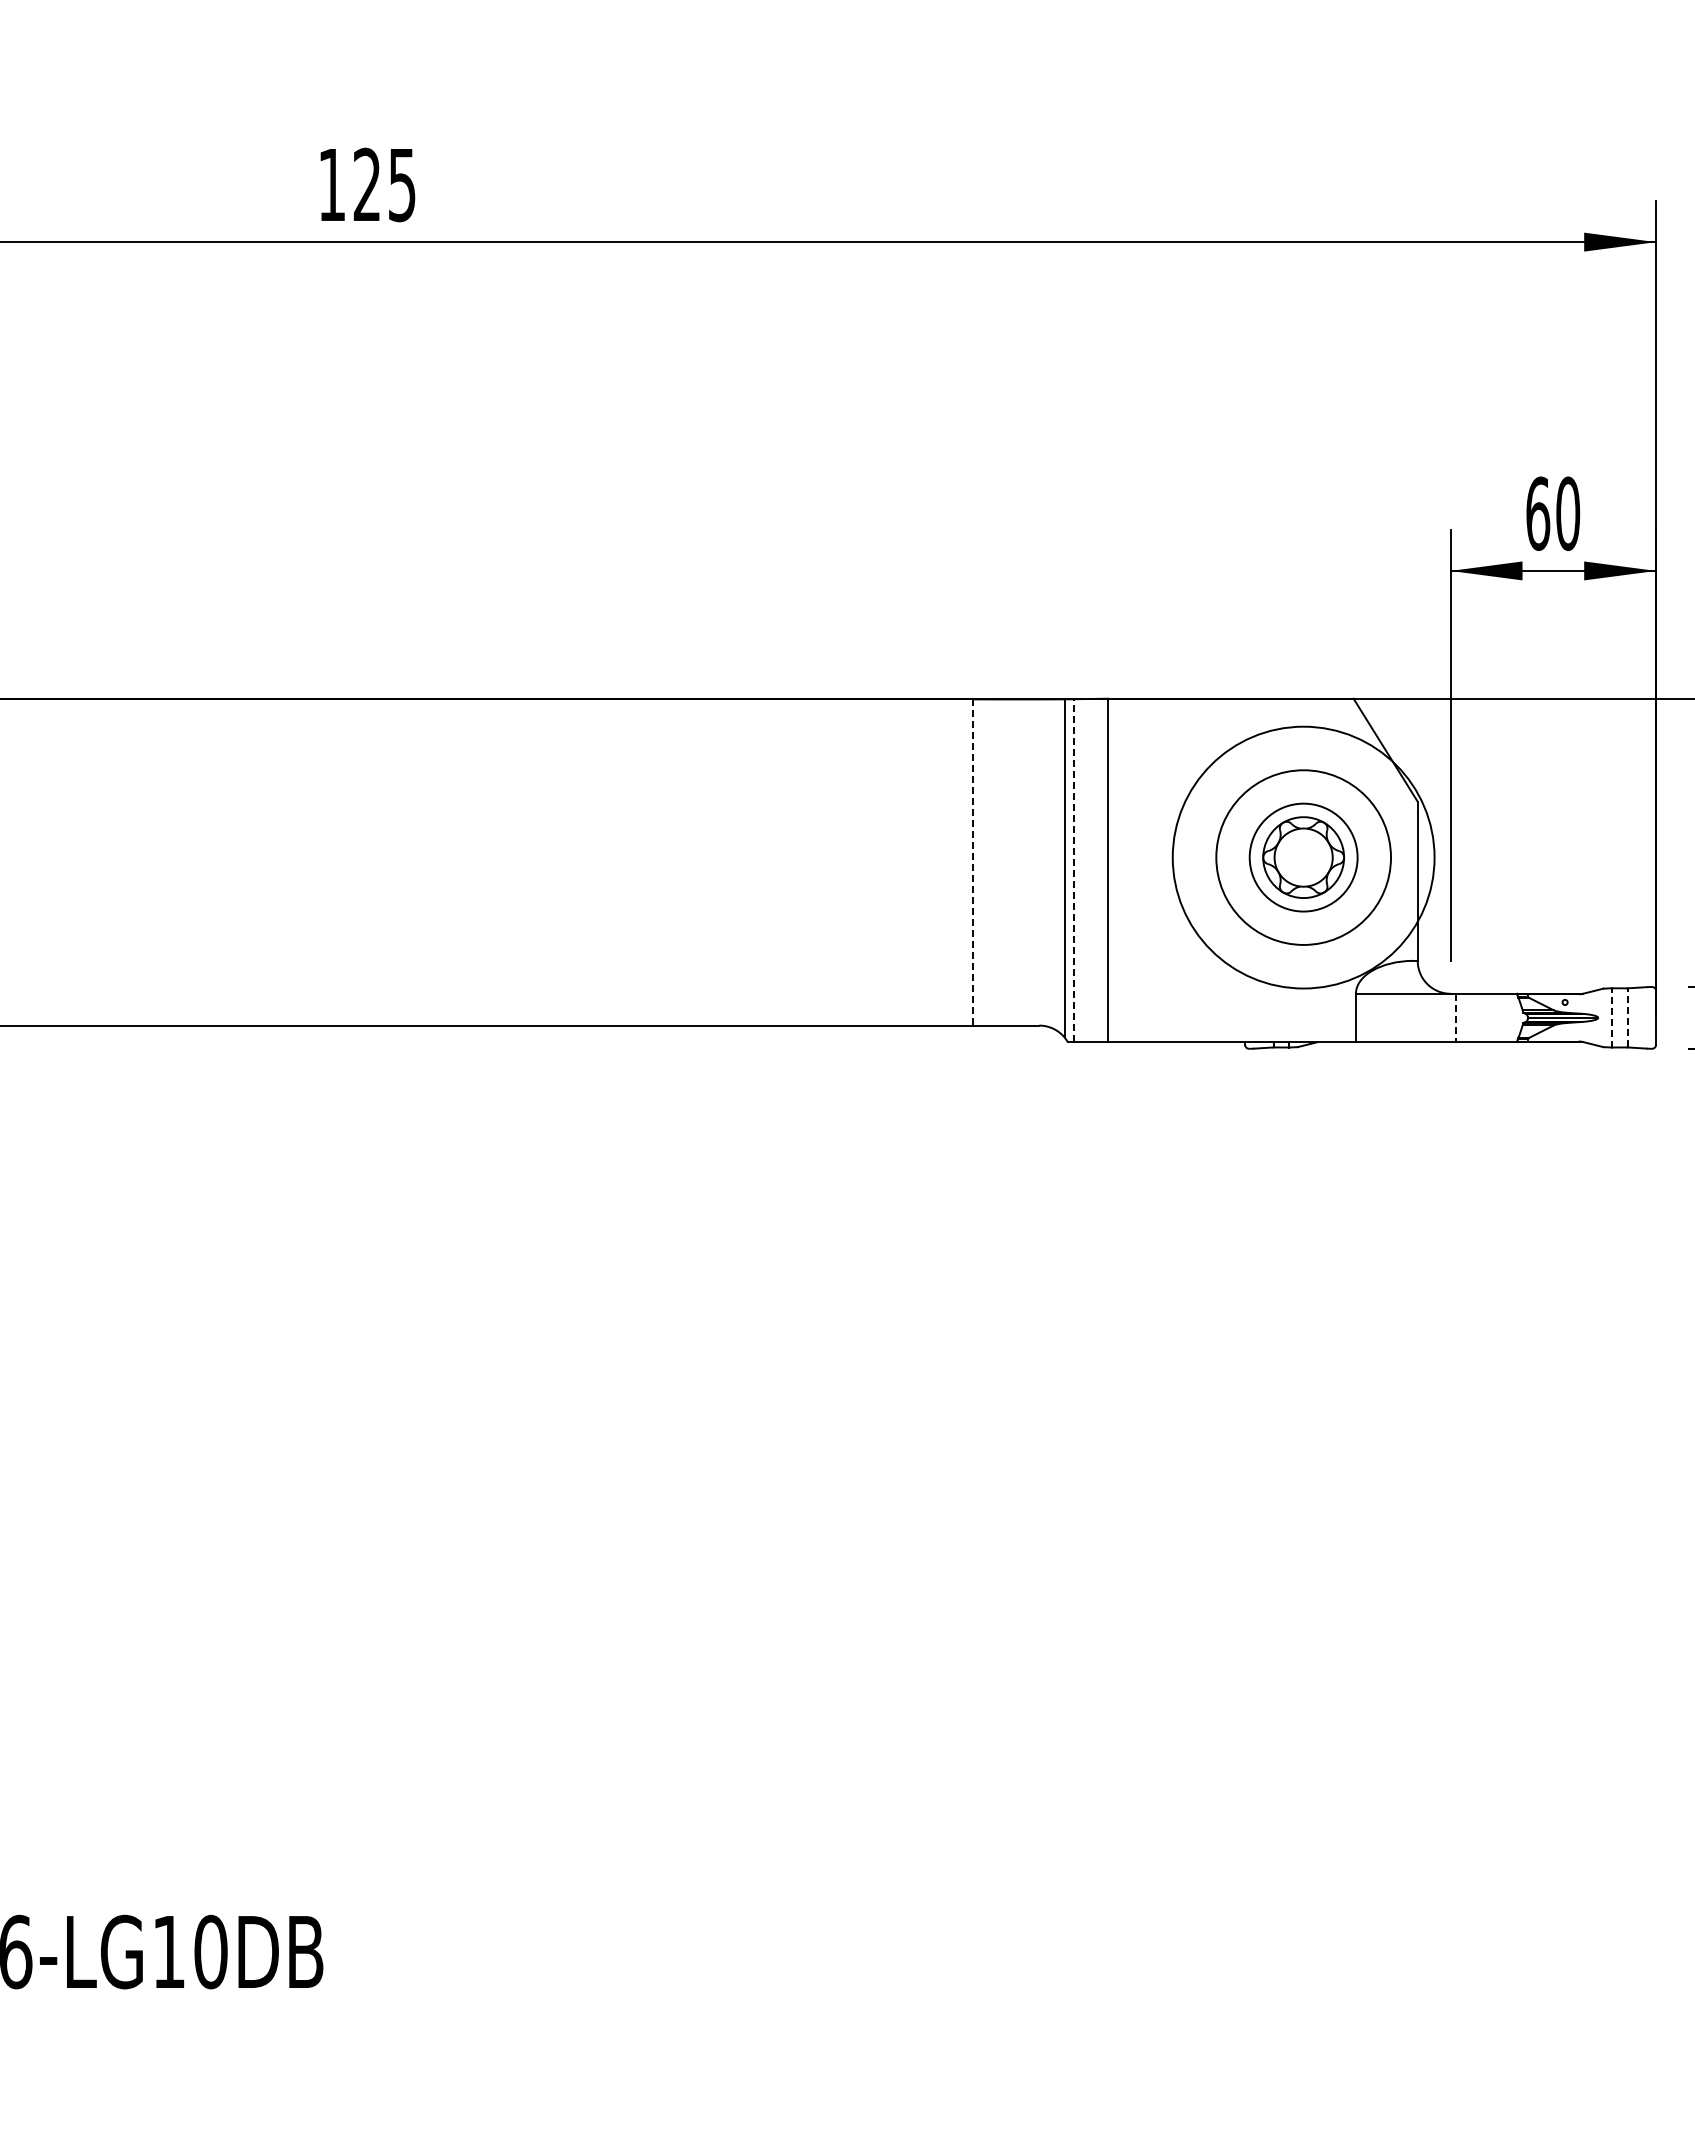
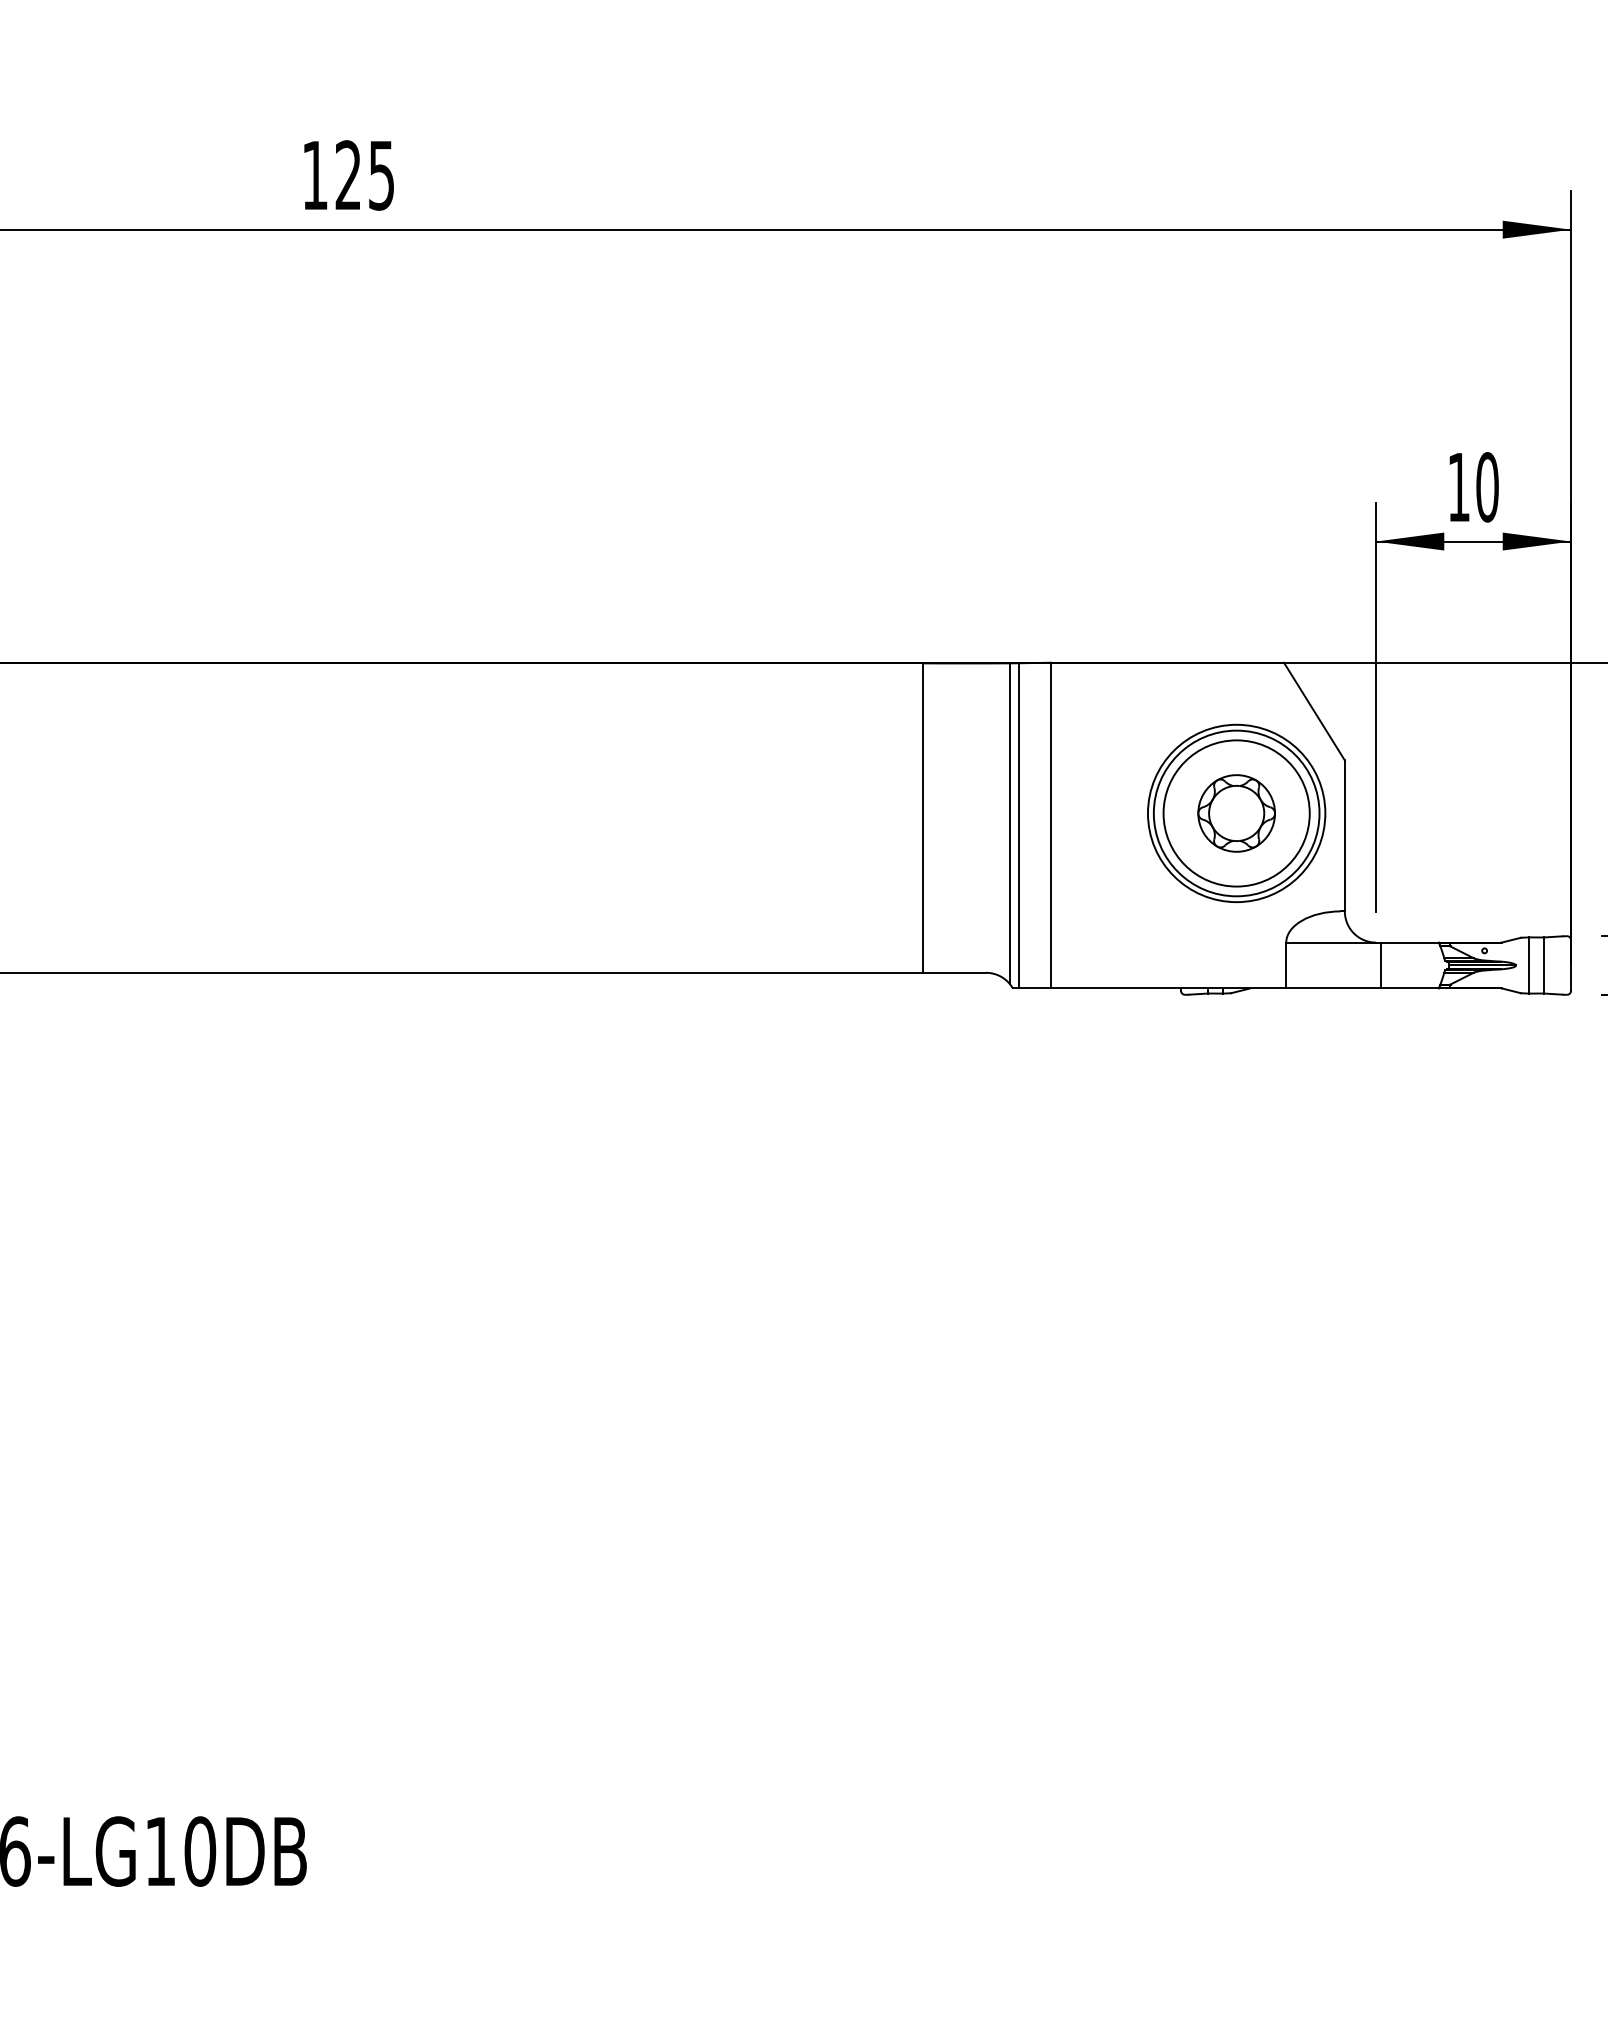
text: (1538, 513) -> (1459, 487), 60 -> 10
circle: (1303, 857) -> (1236, 813), size x0.71
circle: (1303, 857) -> (1236, 813), size x1.43
line: (972, 862) -> (922, 818), dashed -> solid
line: (1074, 870) -> (1019, 825), dashed -> solid
line: (1611, 1017) -> (1528, 965), dashed -> solid
line: (1627, 1017) -> (1543, 965), dashed -> solid
line: (1455, 1018) -> (1380, 966), dashed -> solid

